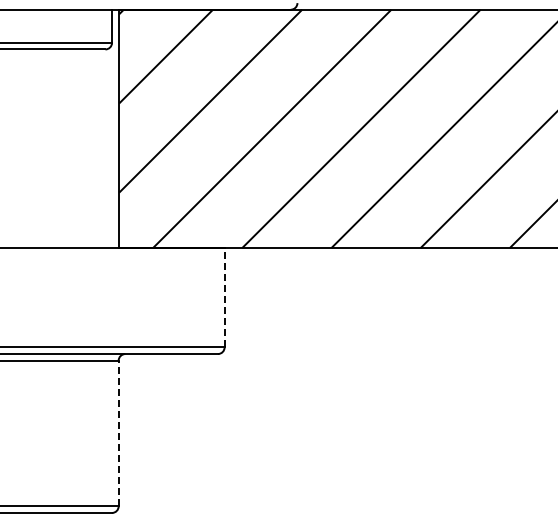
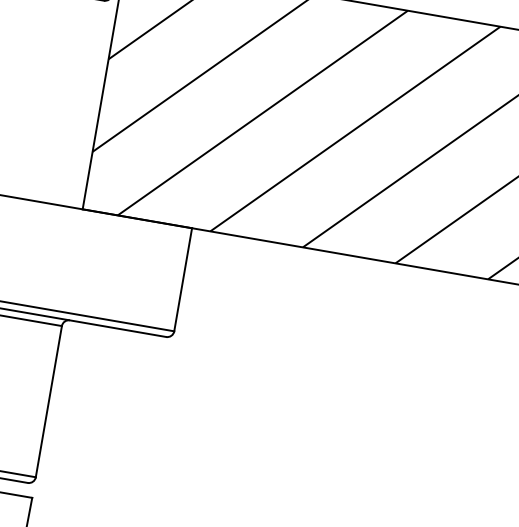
line: (224, 297) -> (183, 279), dashed -> solid
line: (118, 433) -> (48, 401), dashed -> solid

